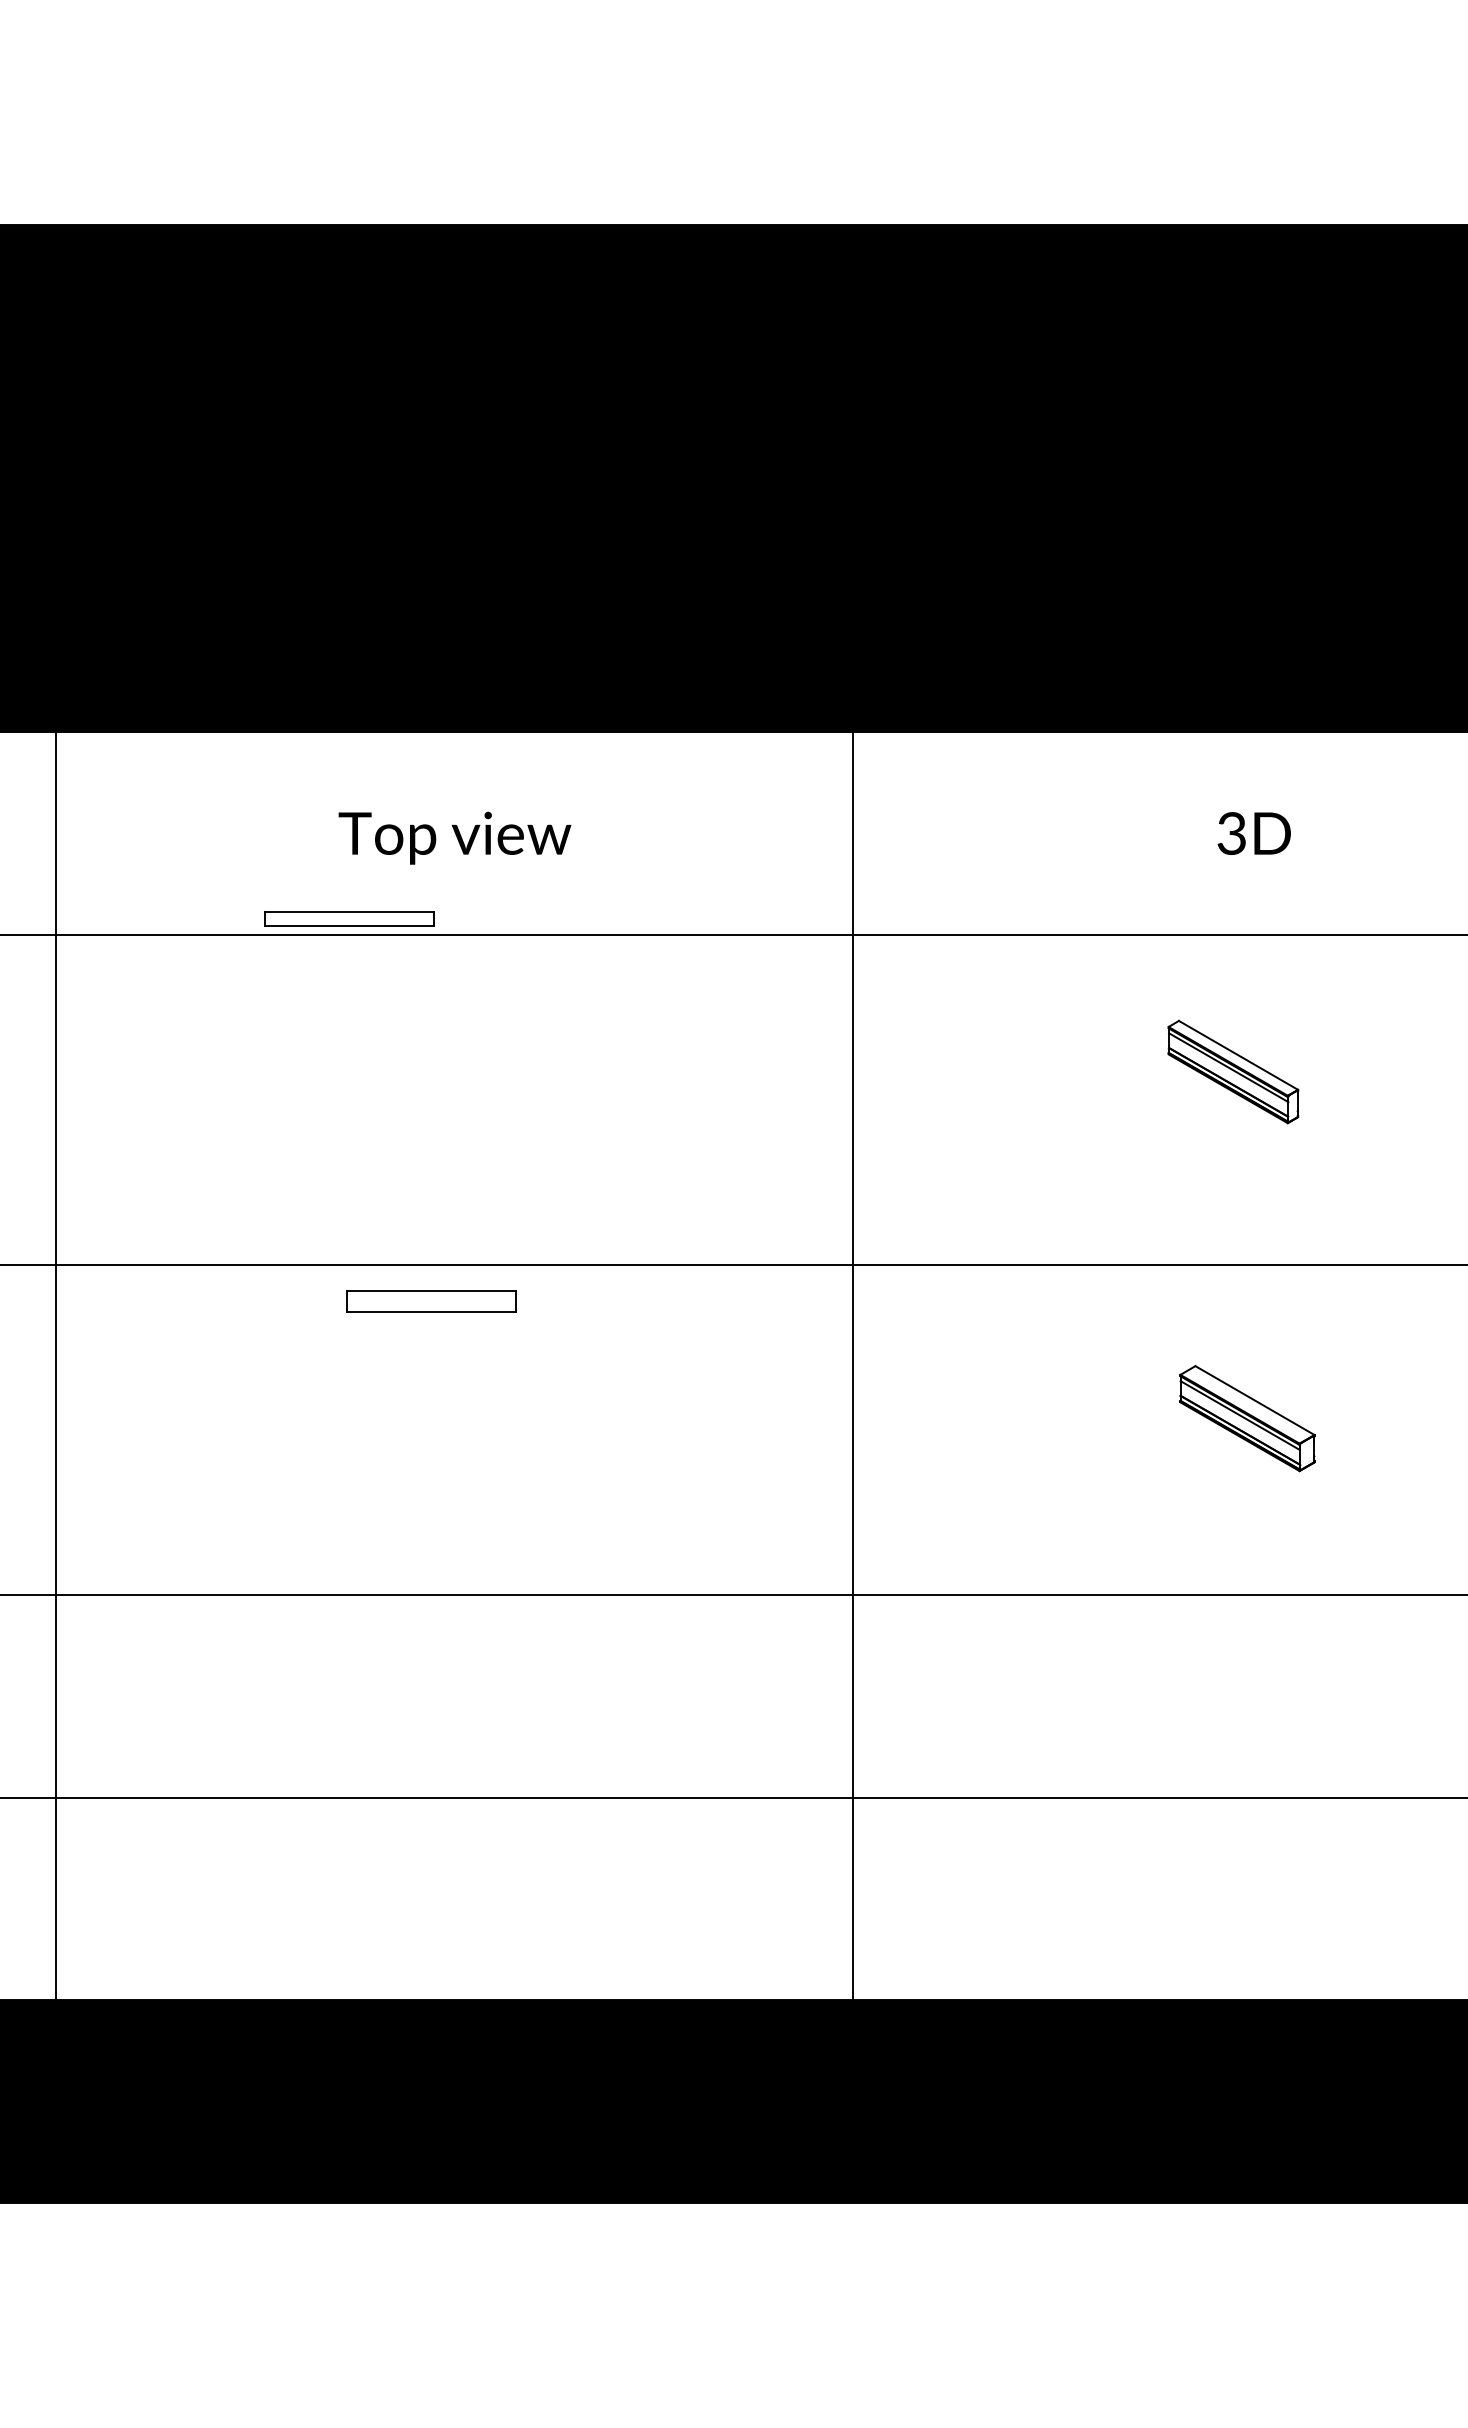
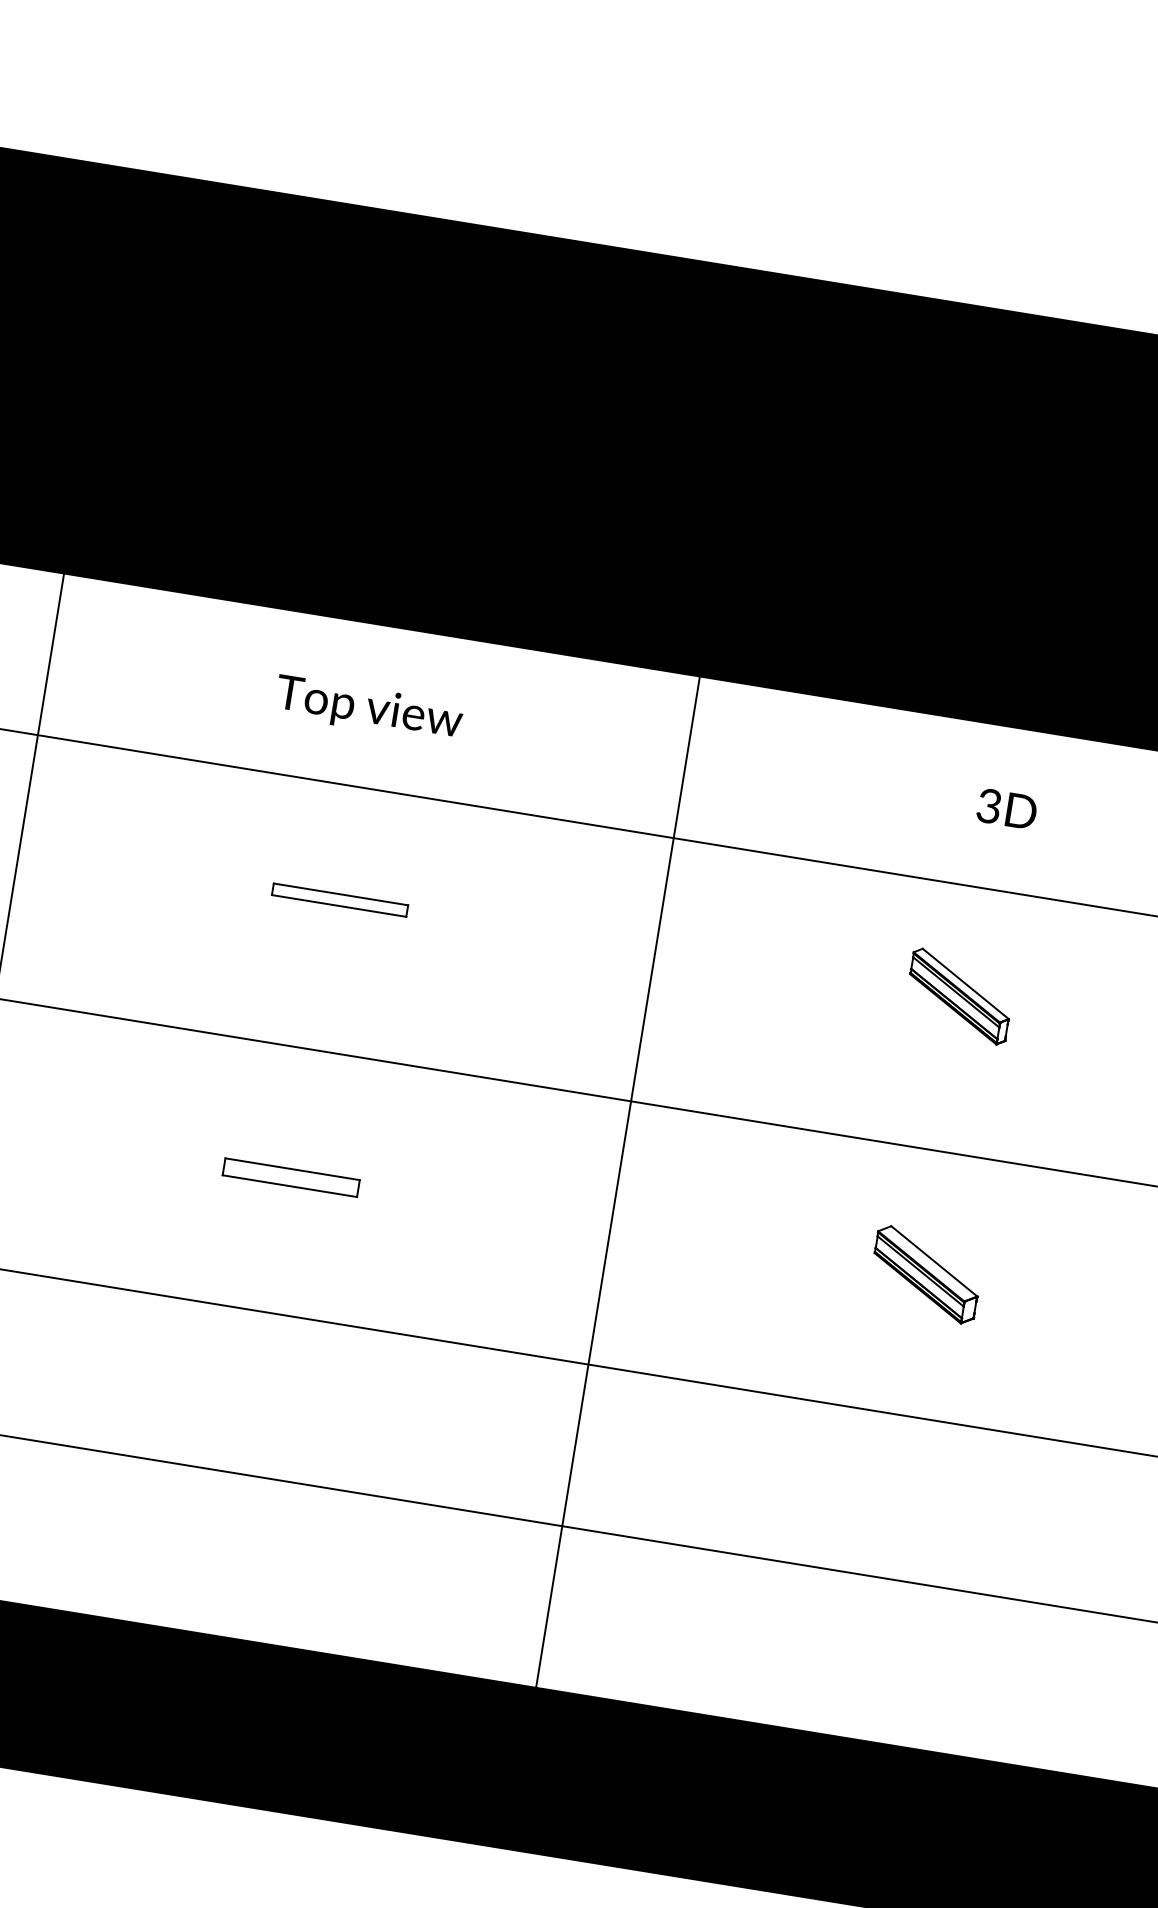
part: (349, 918) -> (340, 899), moved
part: (431, 1301) -> (291, 1177), moved

